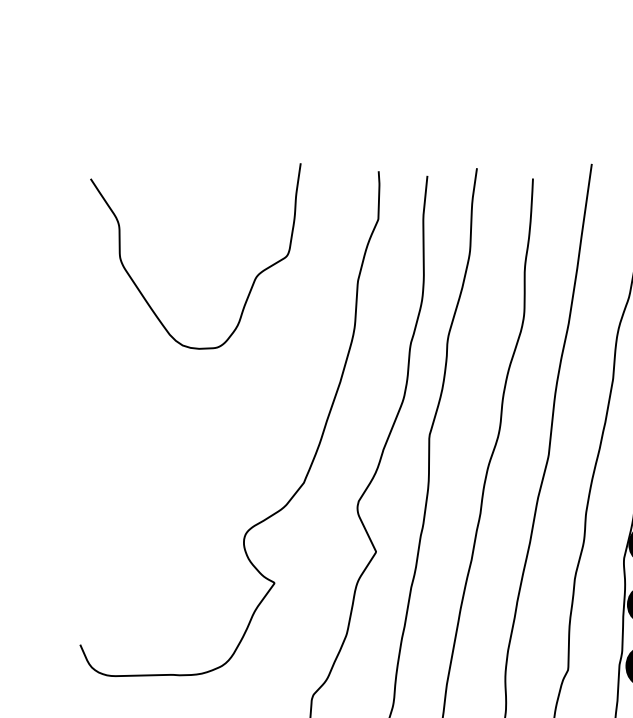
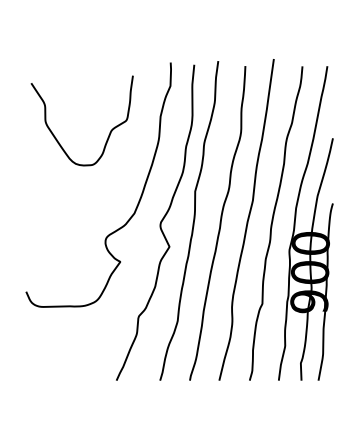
curve: (142, 290) -> (56, 137), moved

